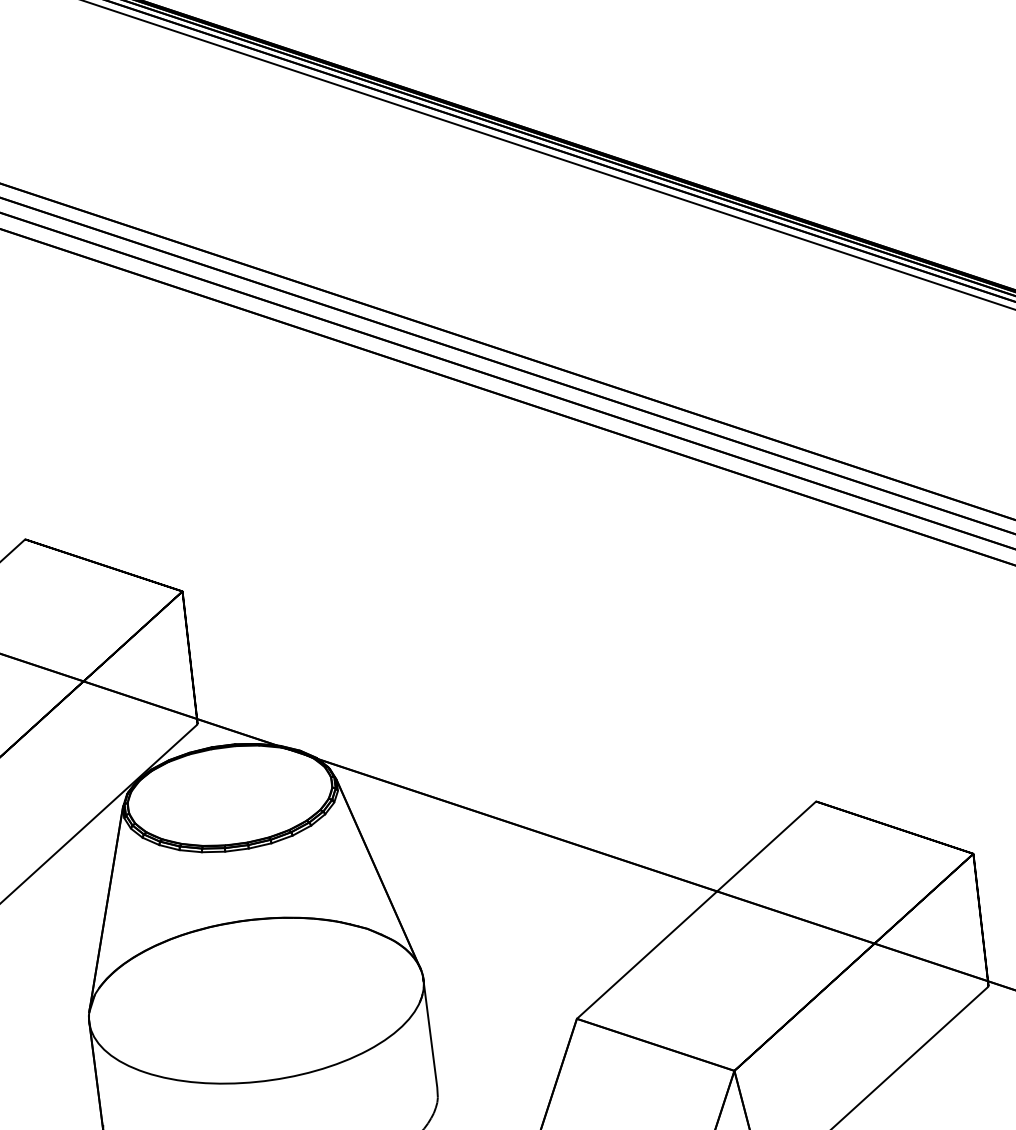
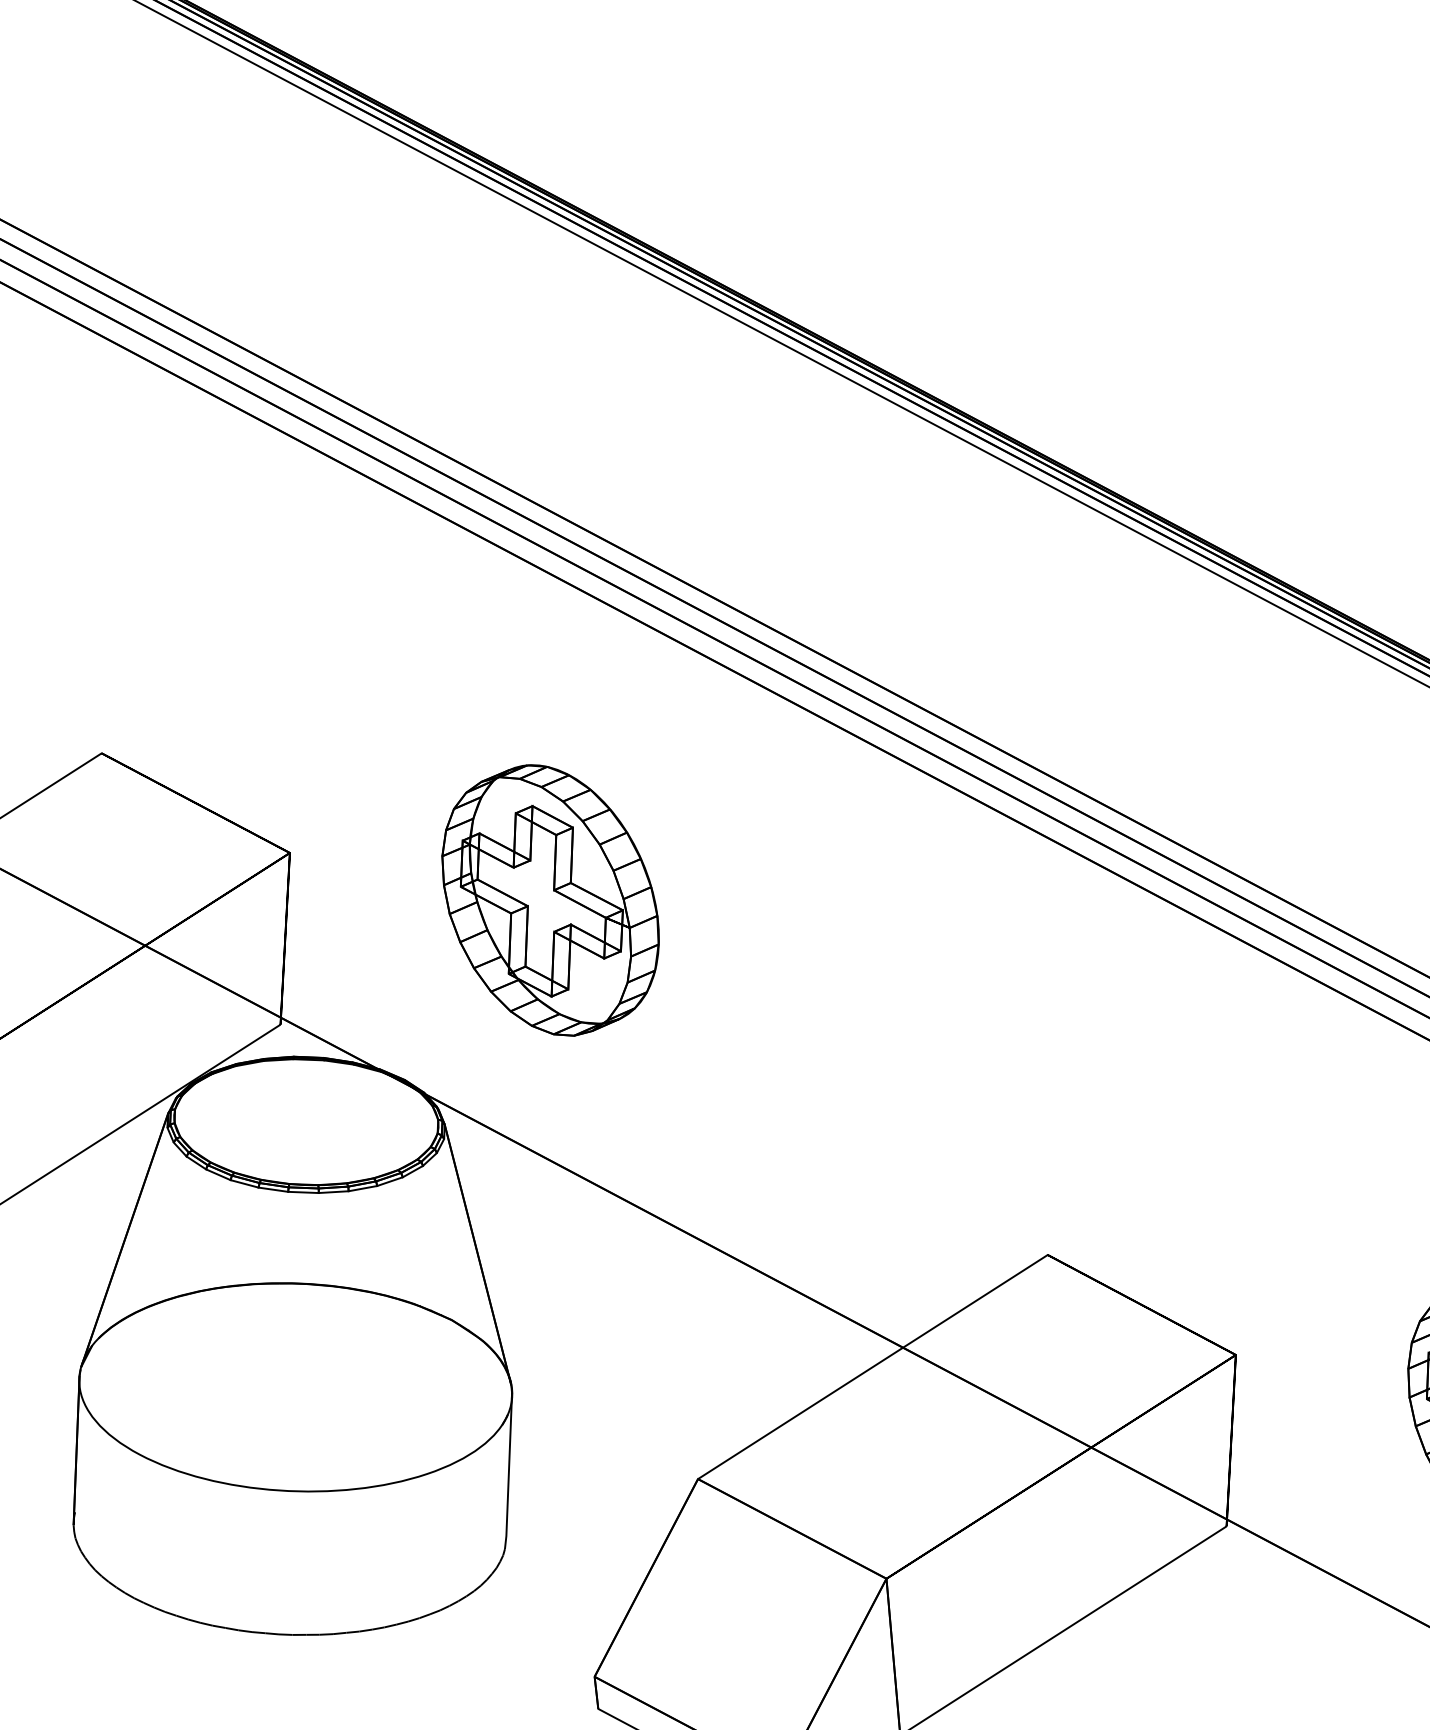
part: (388, 594) -> (550, 900), added

